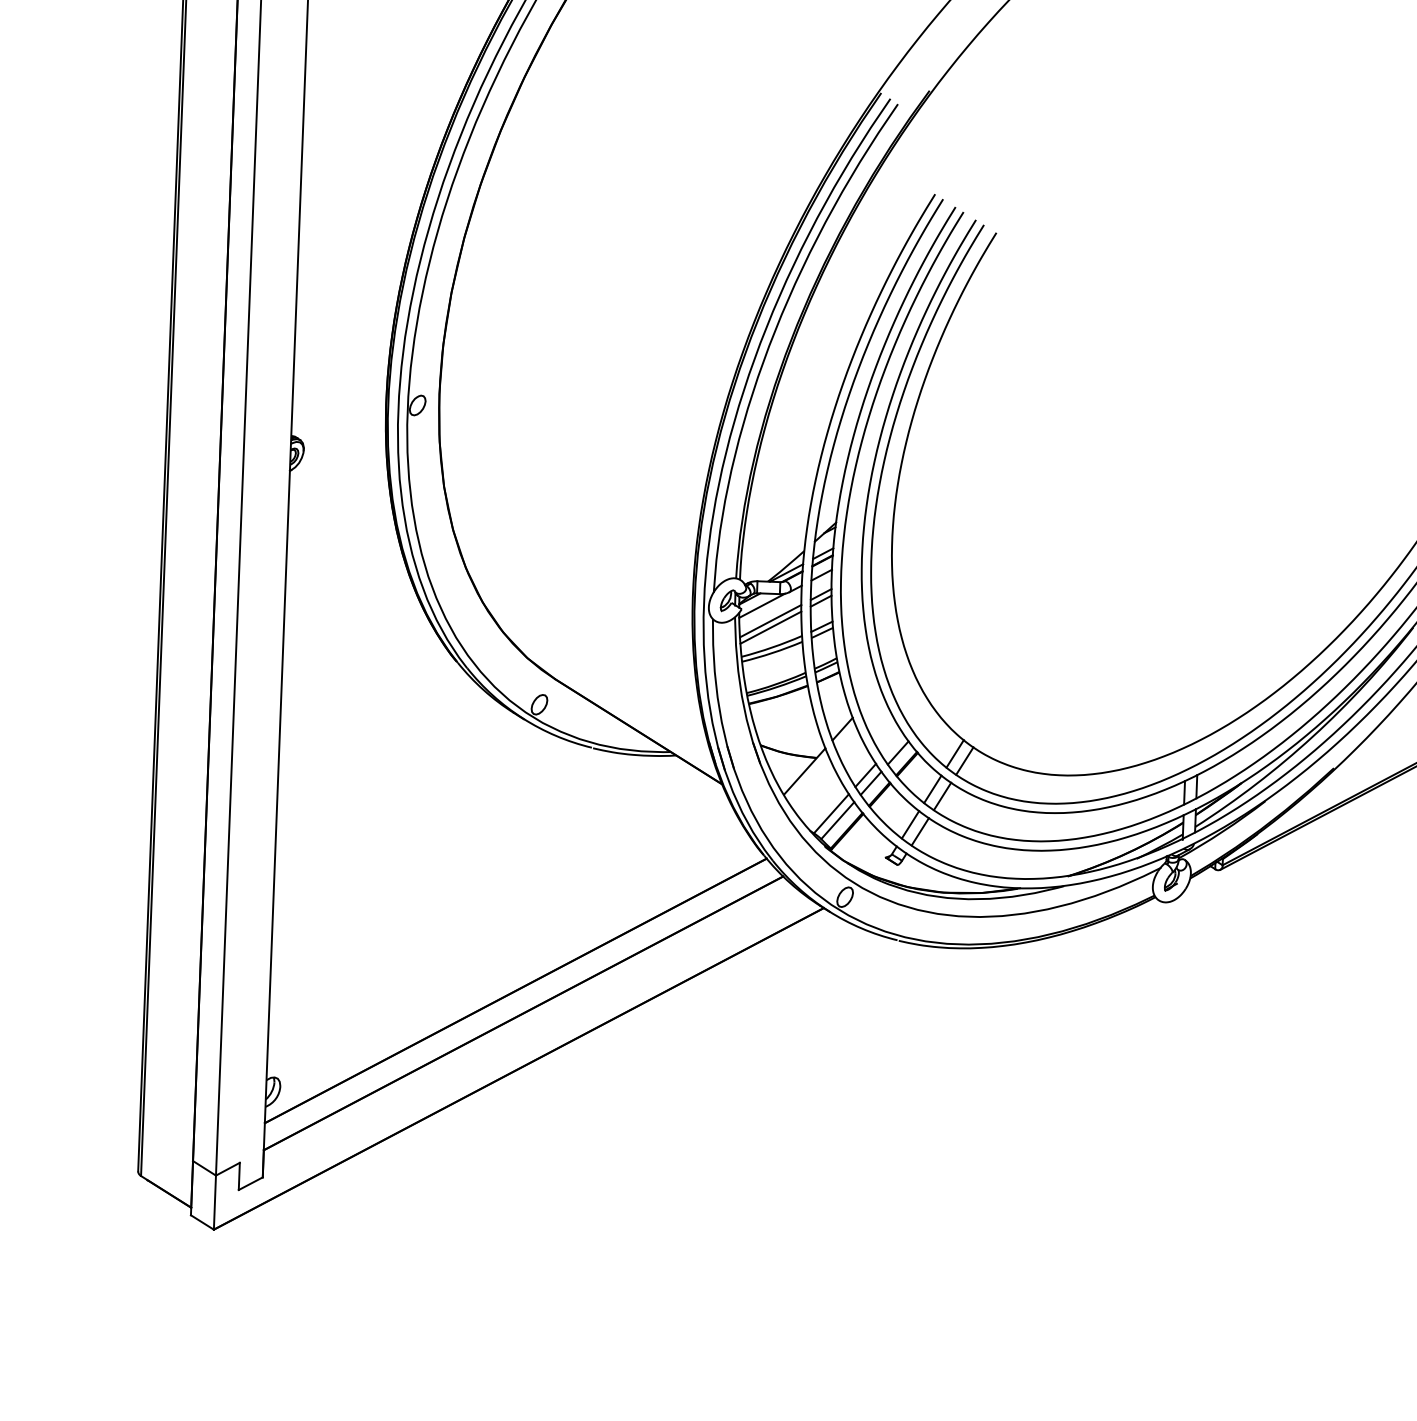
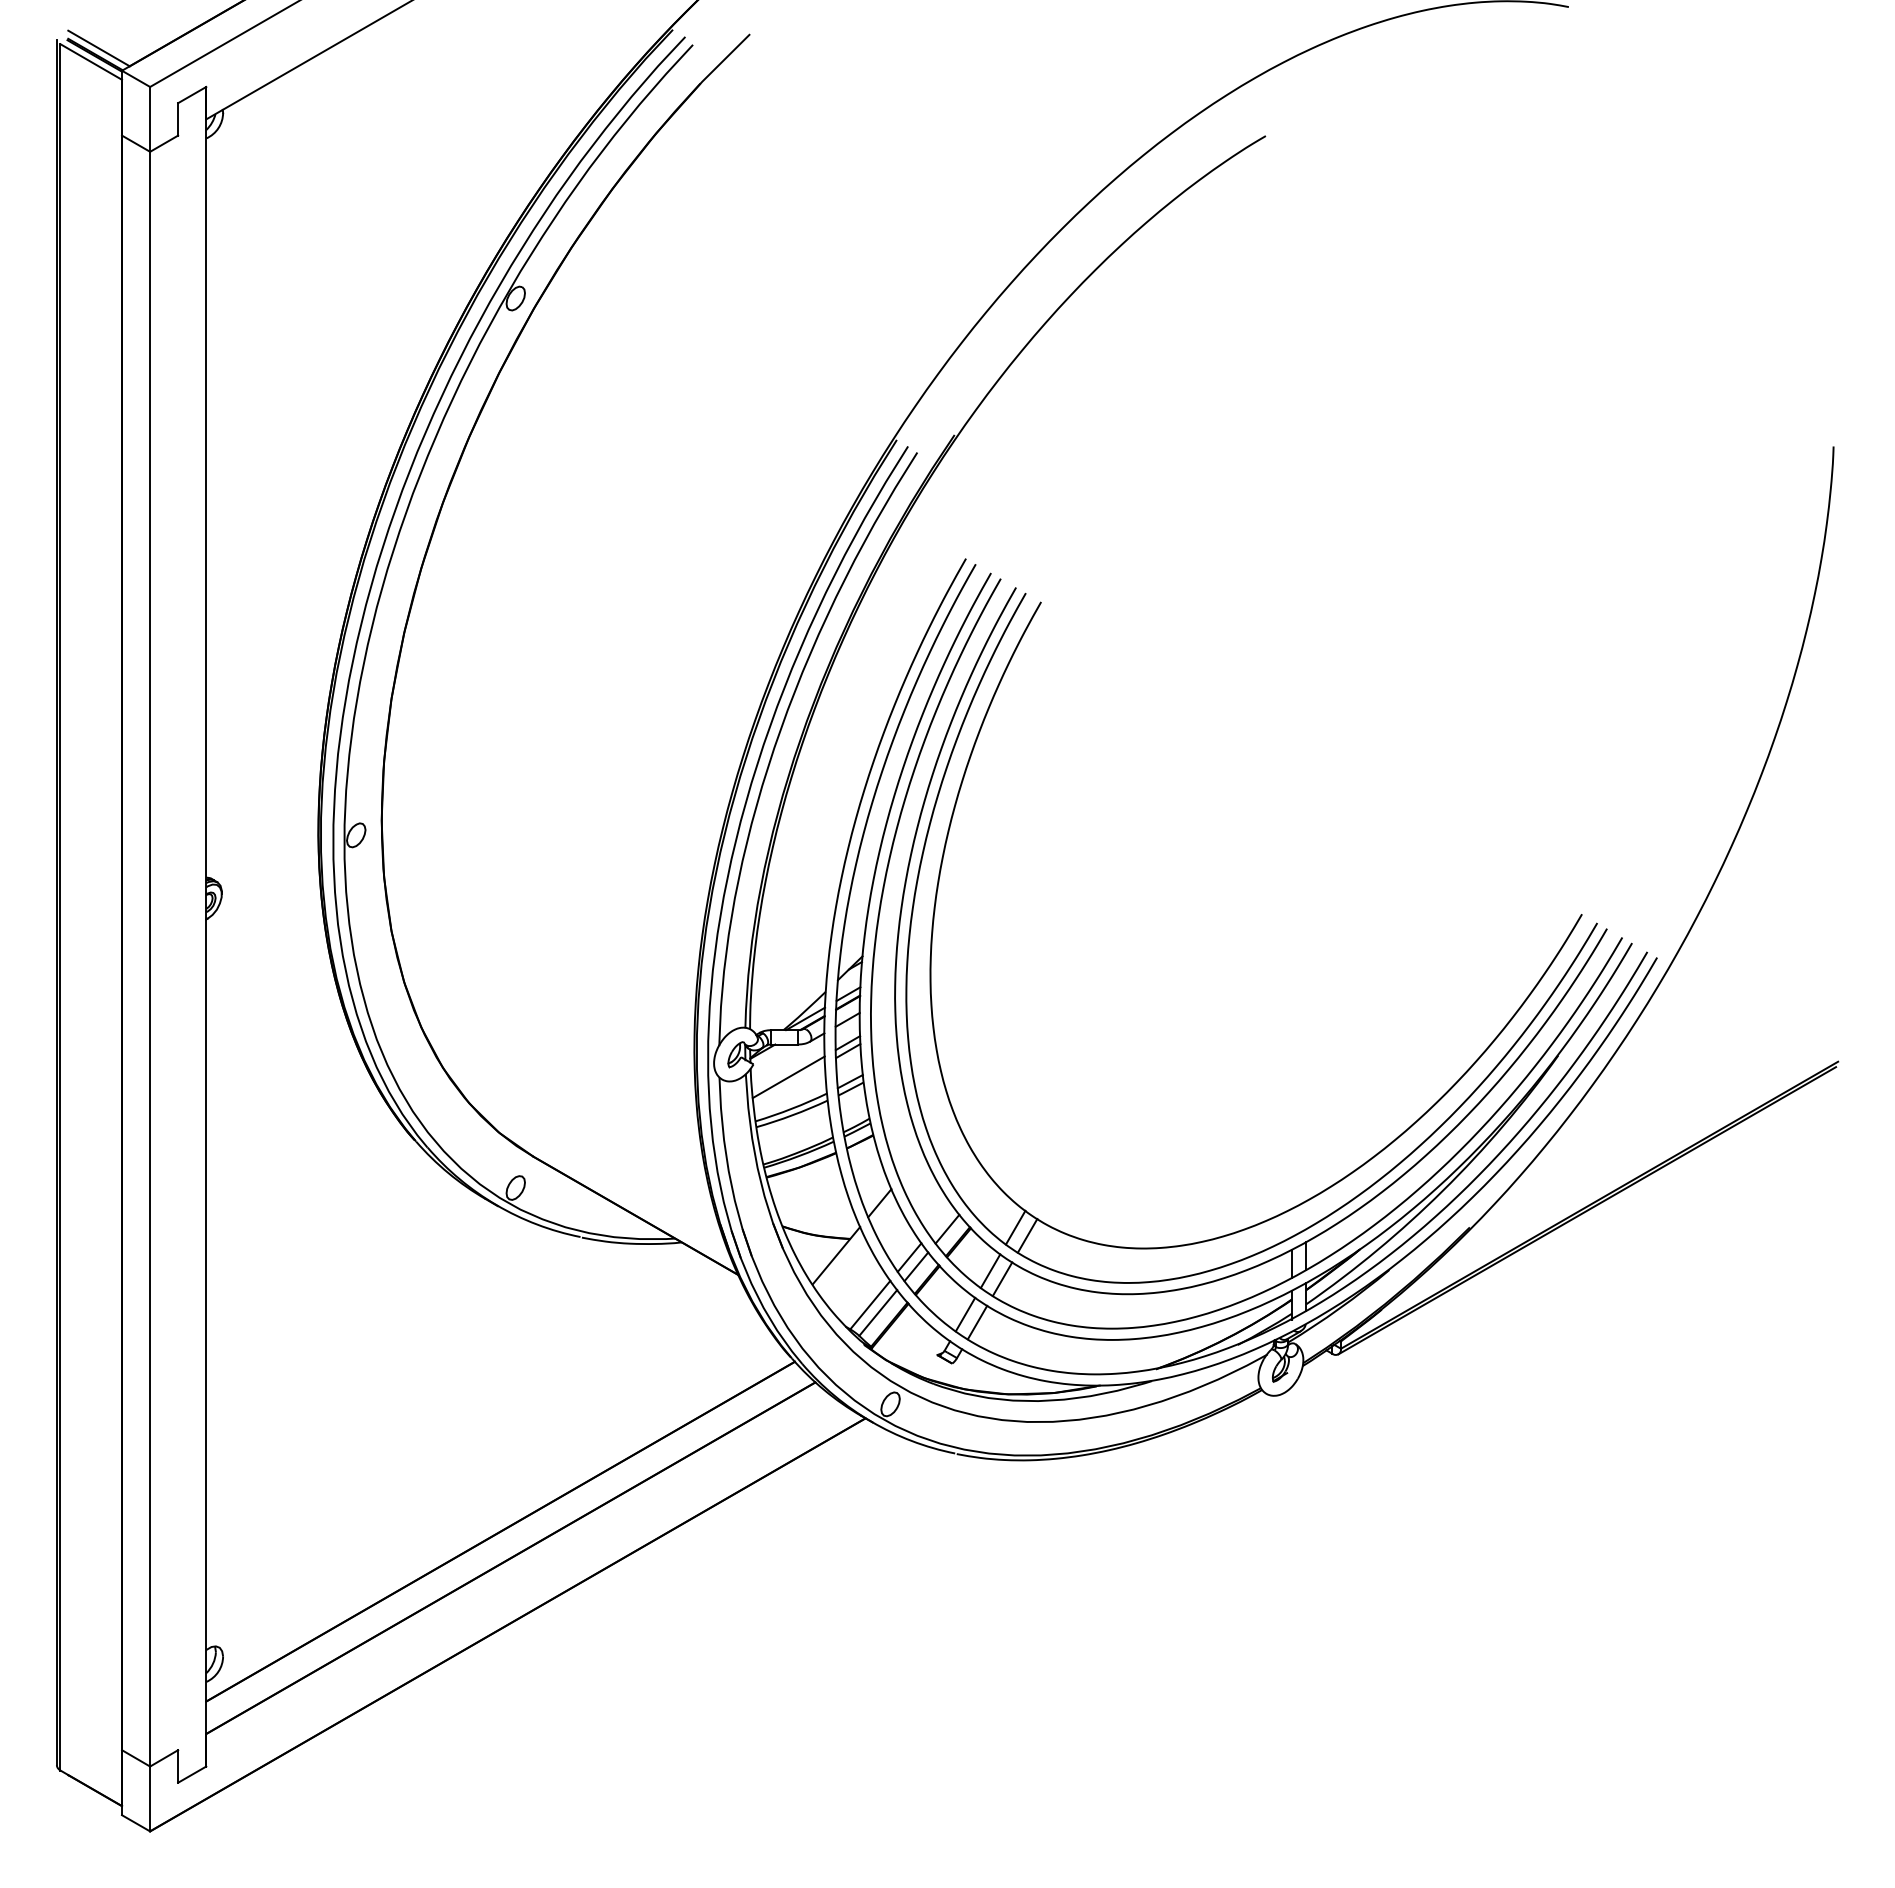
line: (761, 605) -> (777, 1058), removed
line: (771, 627) -> (789, 1084), removed

